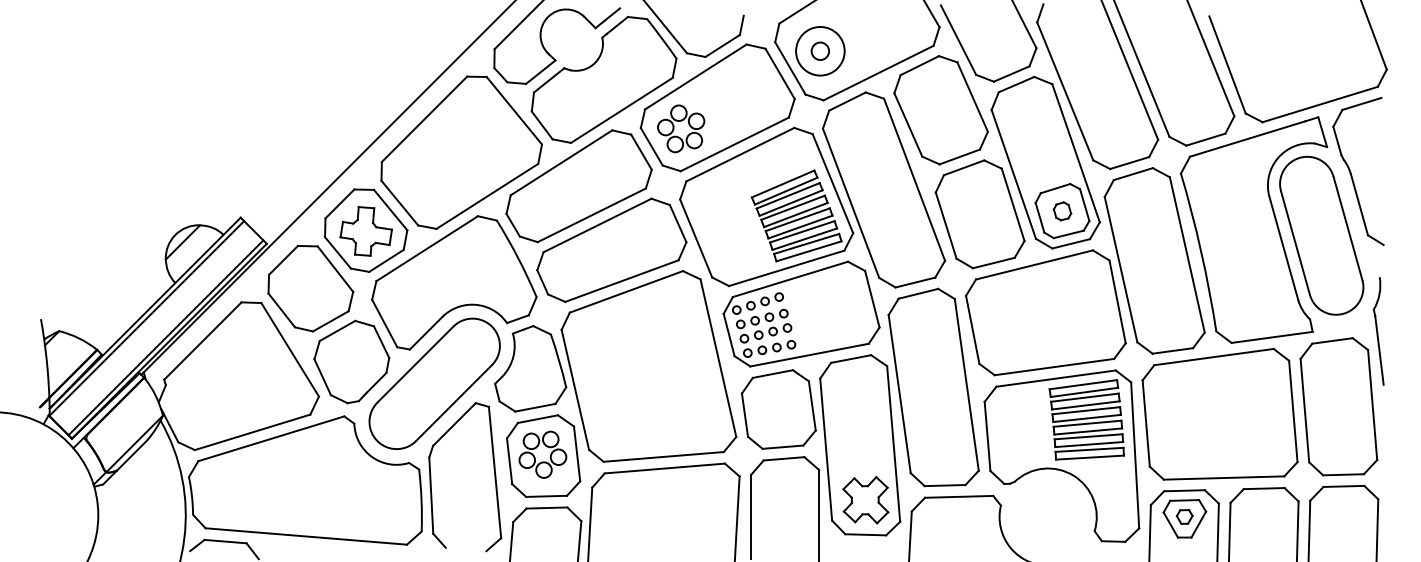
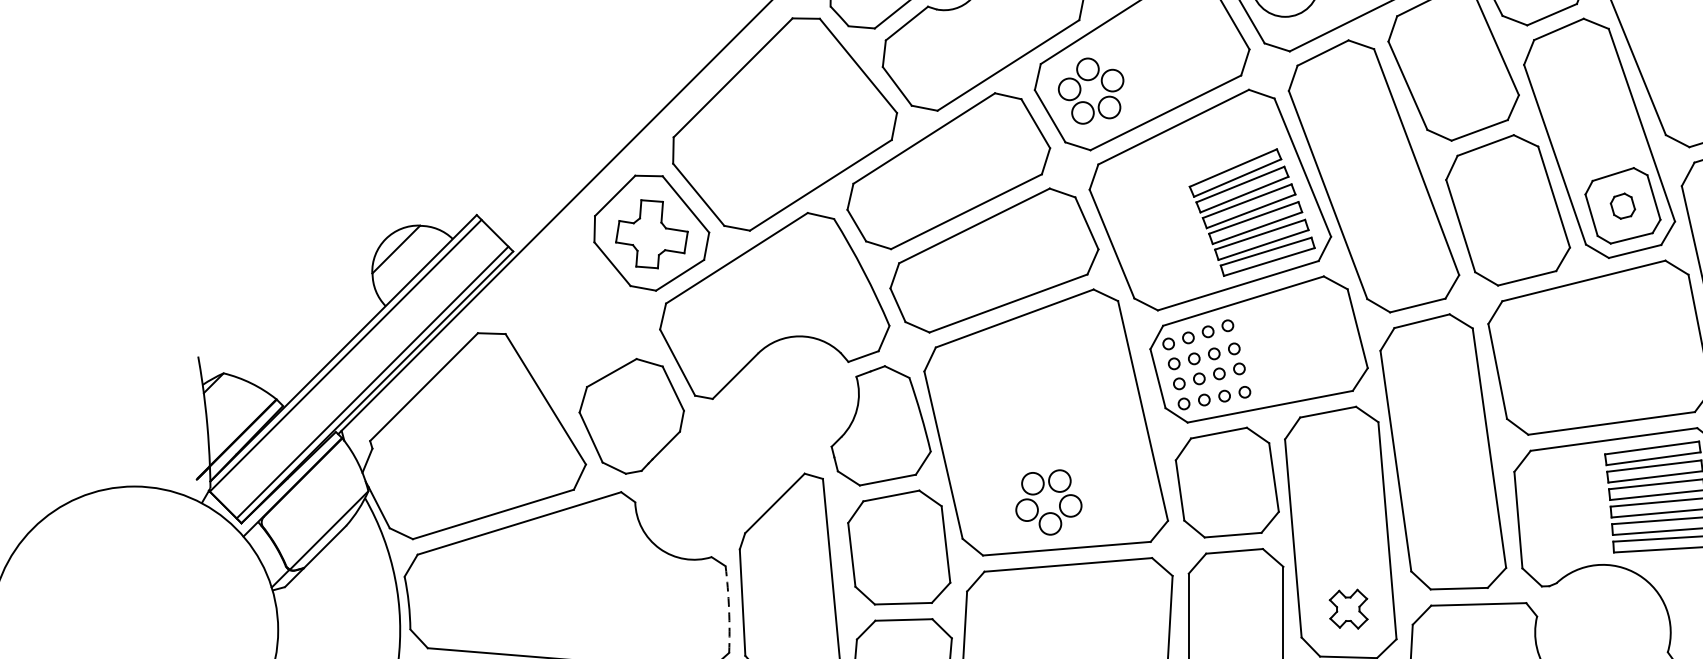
part: (310, 288) -> (574, 313), removed
part: (434, 383) -> (747, 446), removed
part: (542, 461) -> (1048, 511), moved
arc: (421, 500) -> (728, 609), solid -> dashed
part: (865, 500) -> (1348, 609), size x0.6

